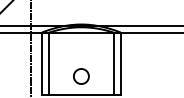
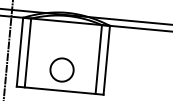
part: (81, 76) -> (62, 70), size x1.4

